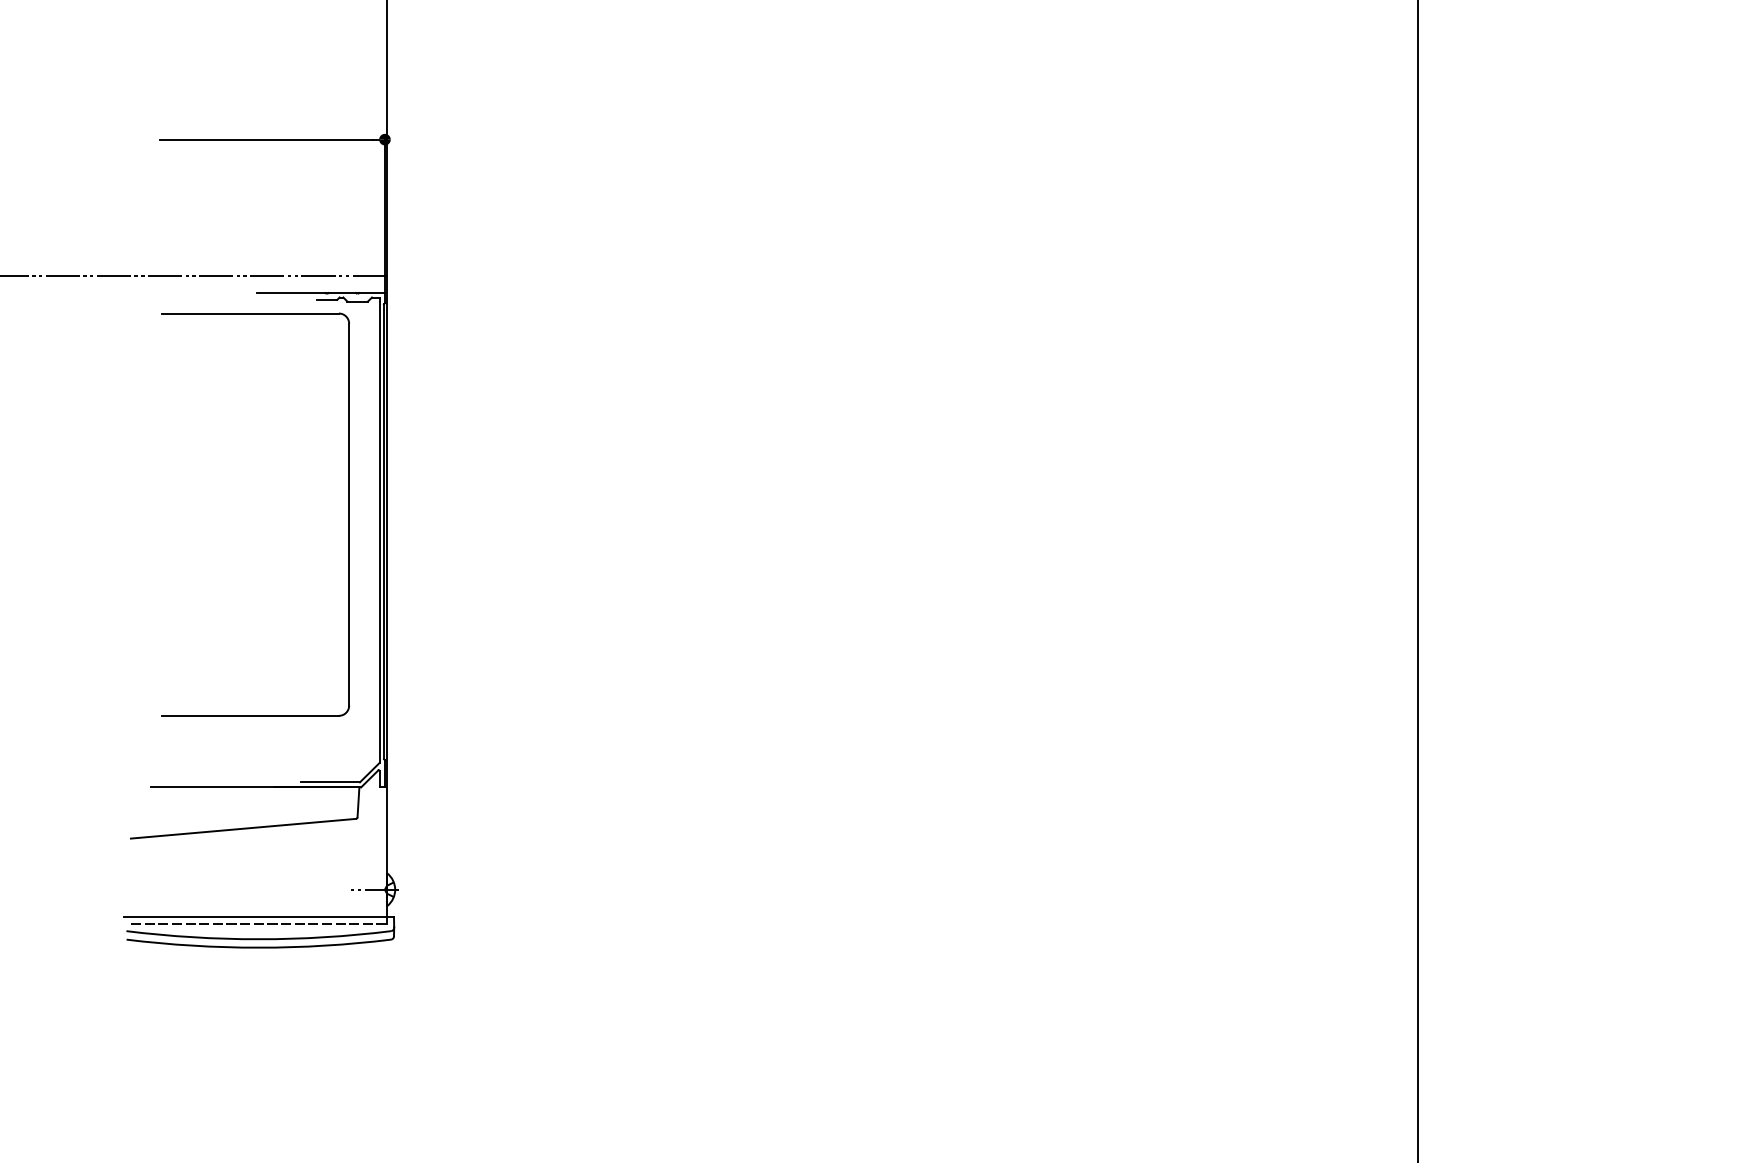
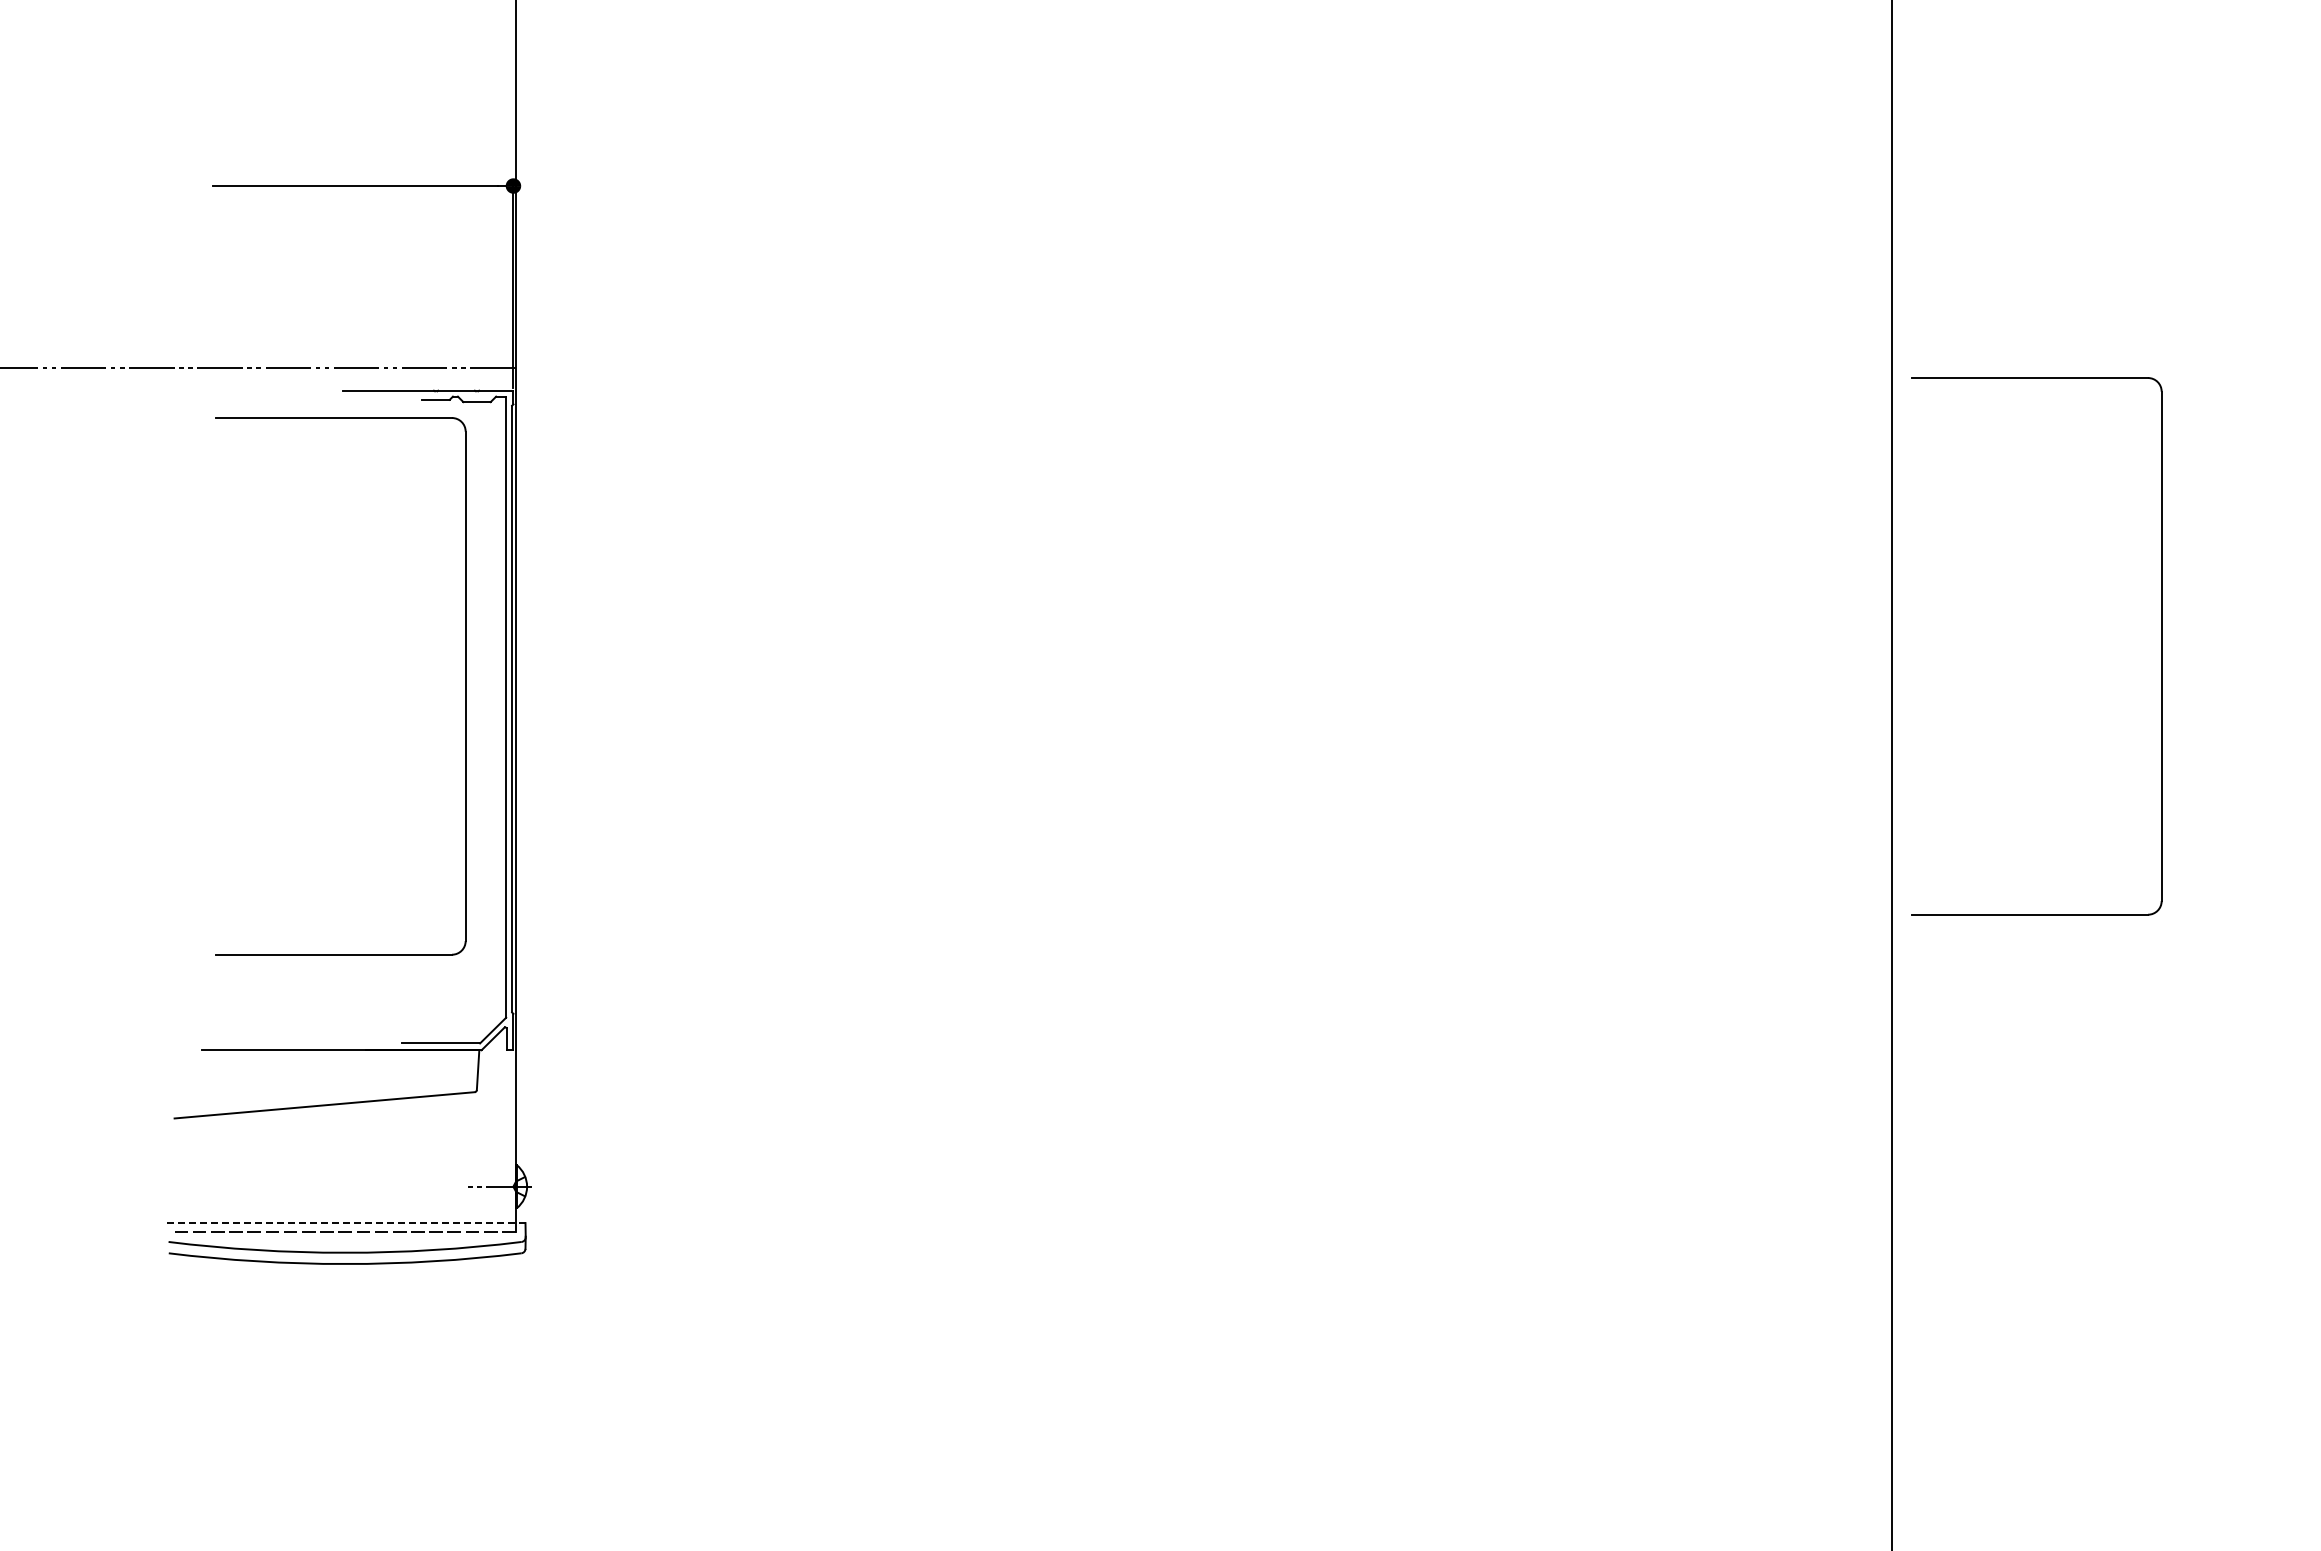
part: (1620, 484) -> (2161, 646), added
line: (258, 917) -> (344, 1223), solid -> dashed

